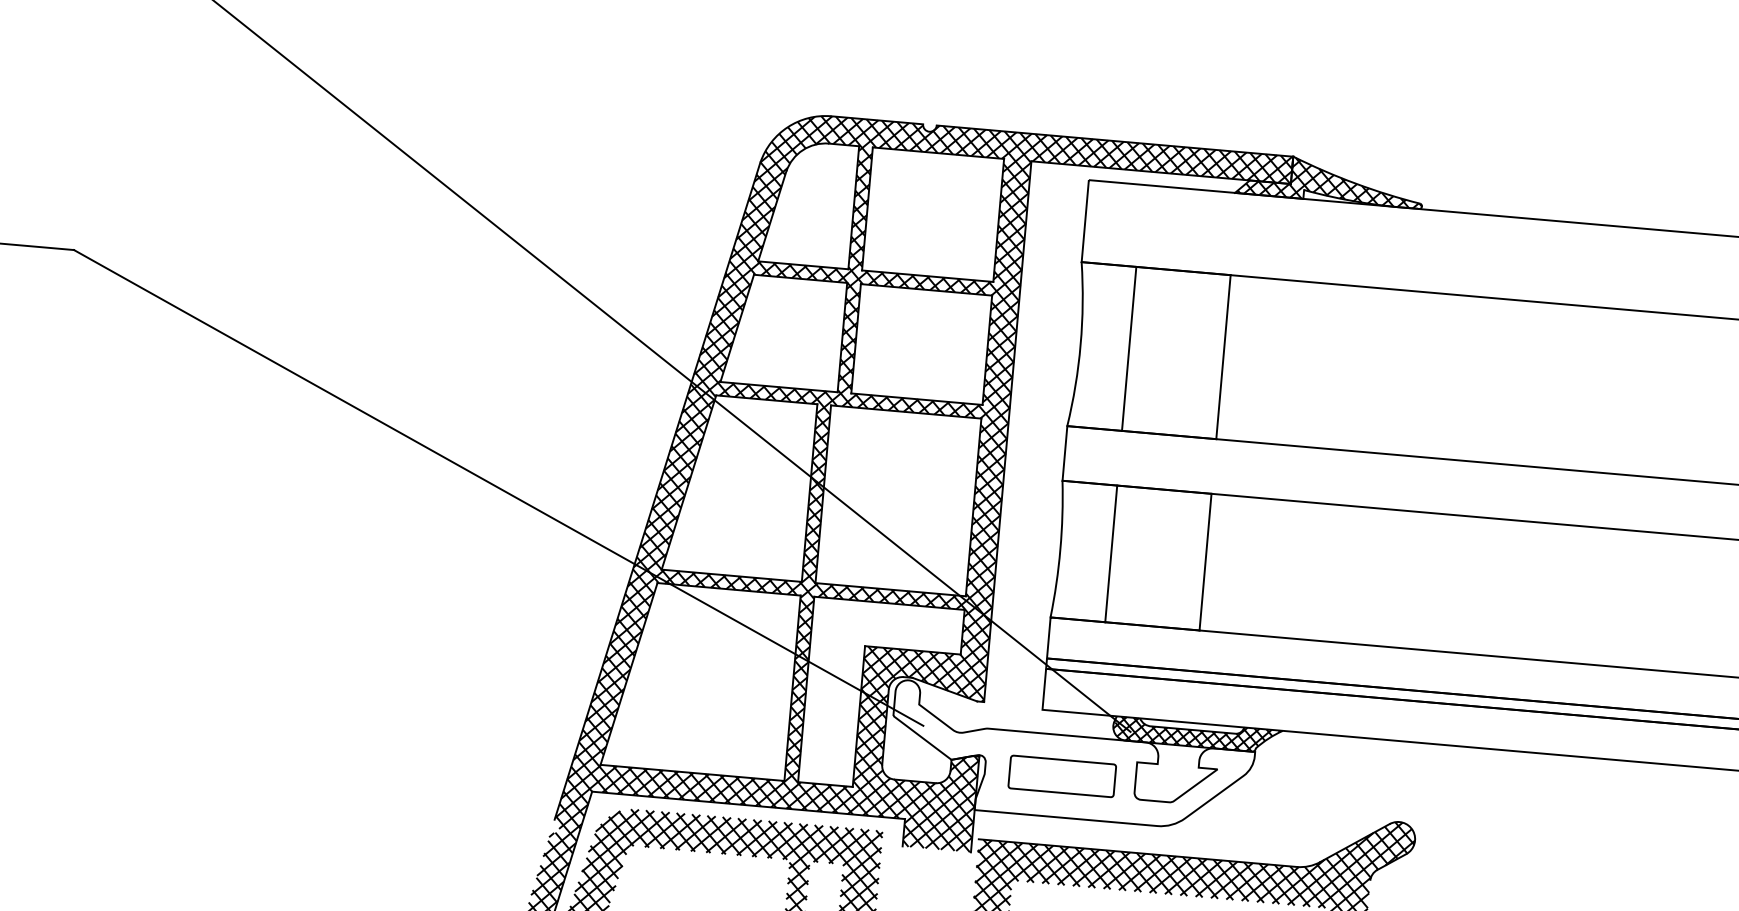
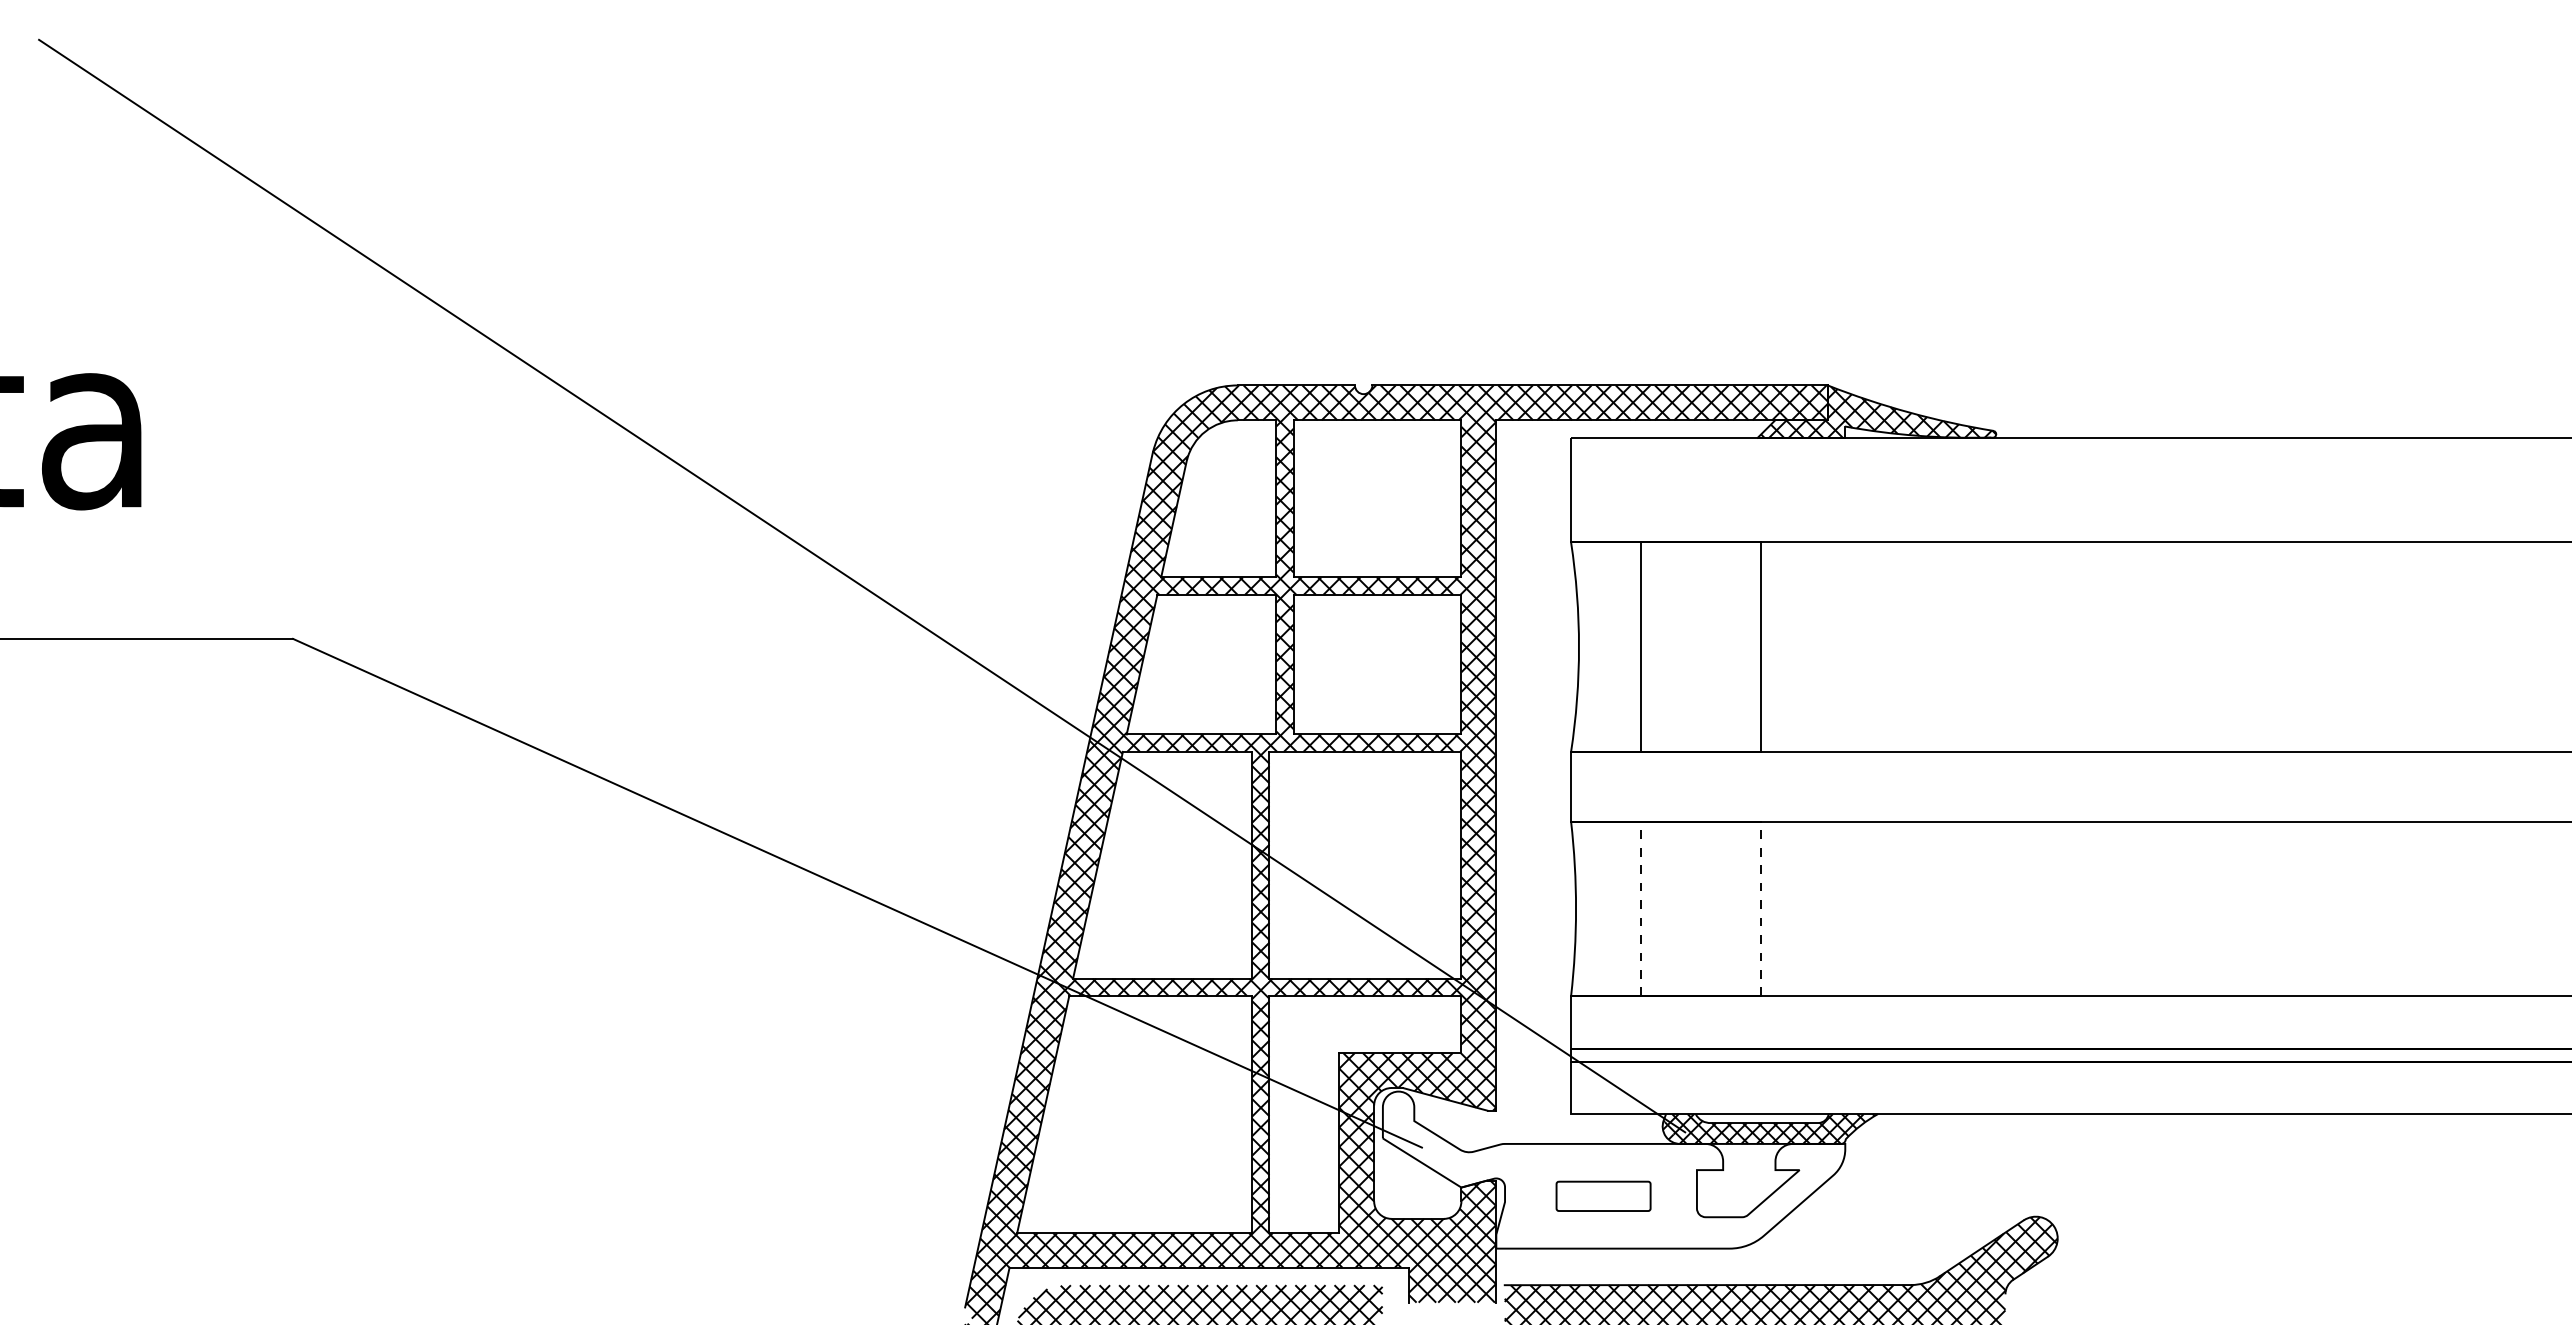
line: (1110, 553) -> (1640, 908), solid -> dashed
line: (1205, 561) -> (1761, 908), solid -> dashed
part: (1062, 776) -> (1603, 1196), size x0.7

